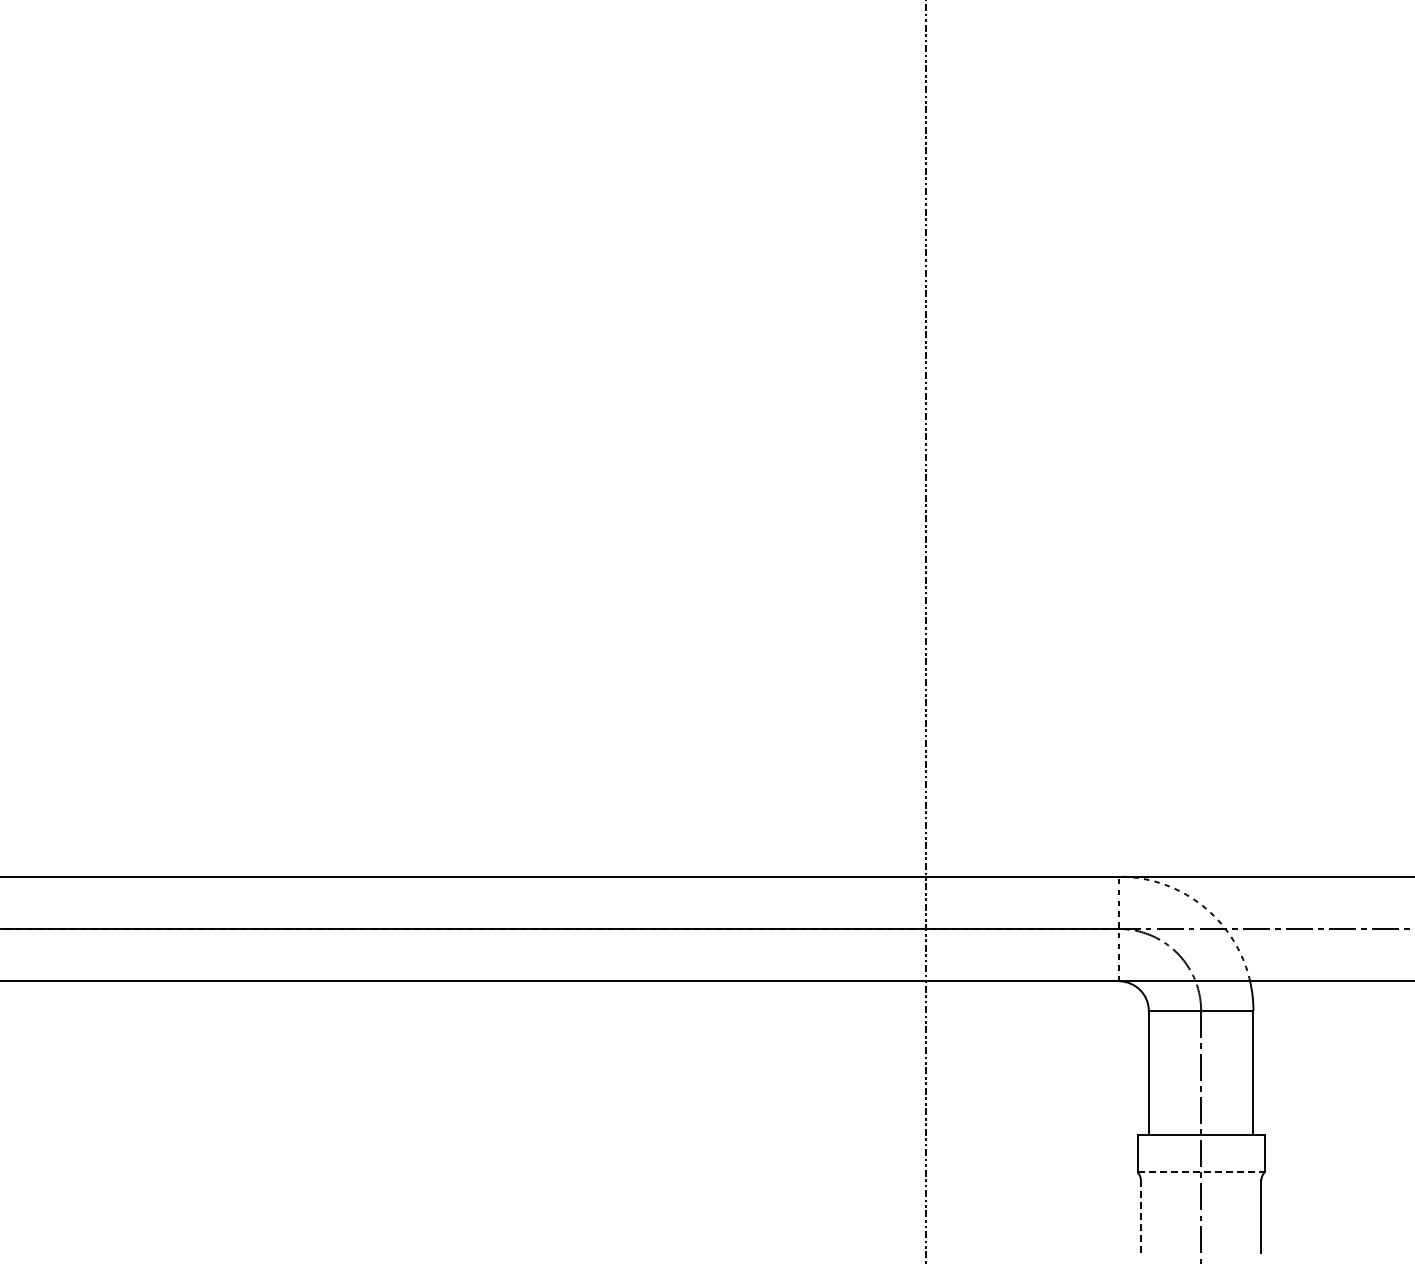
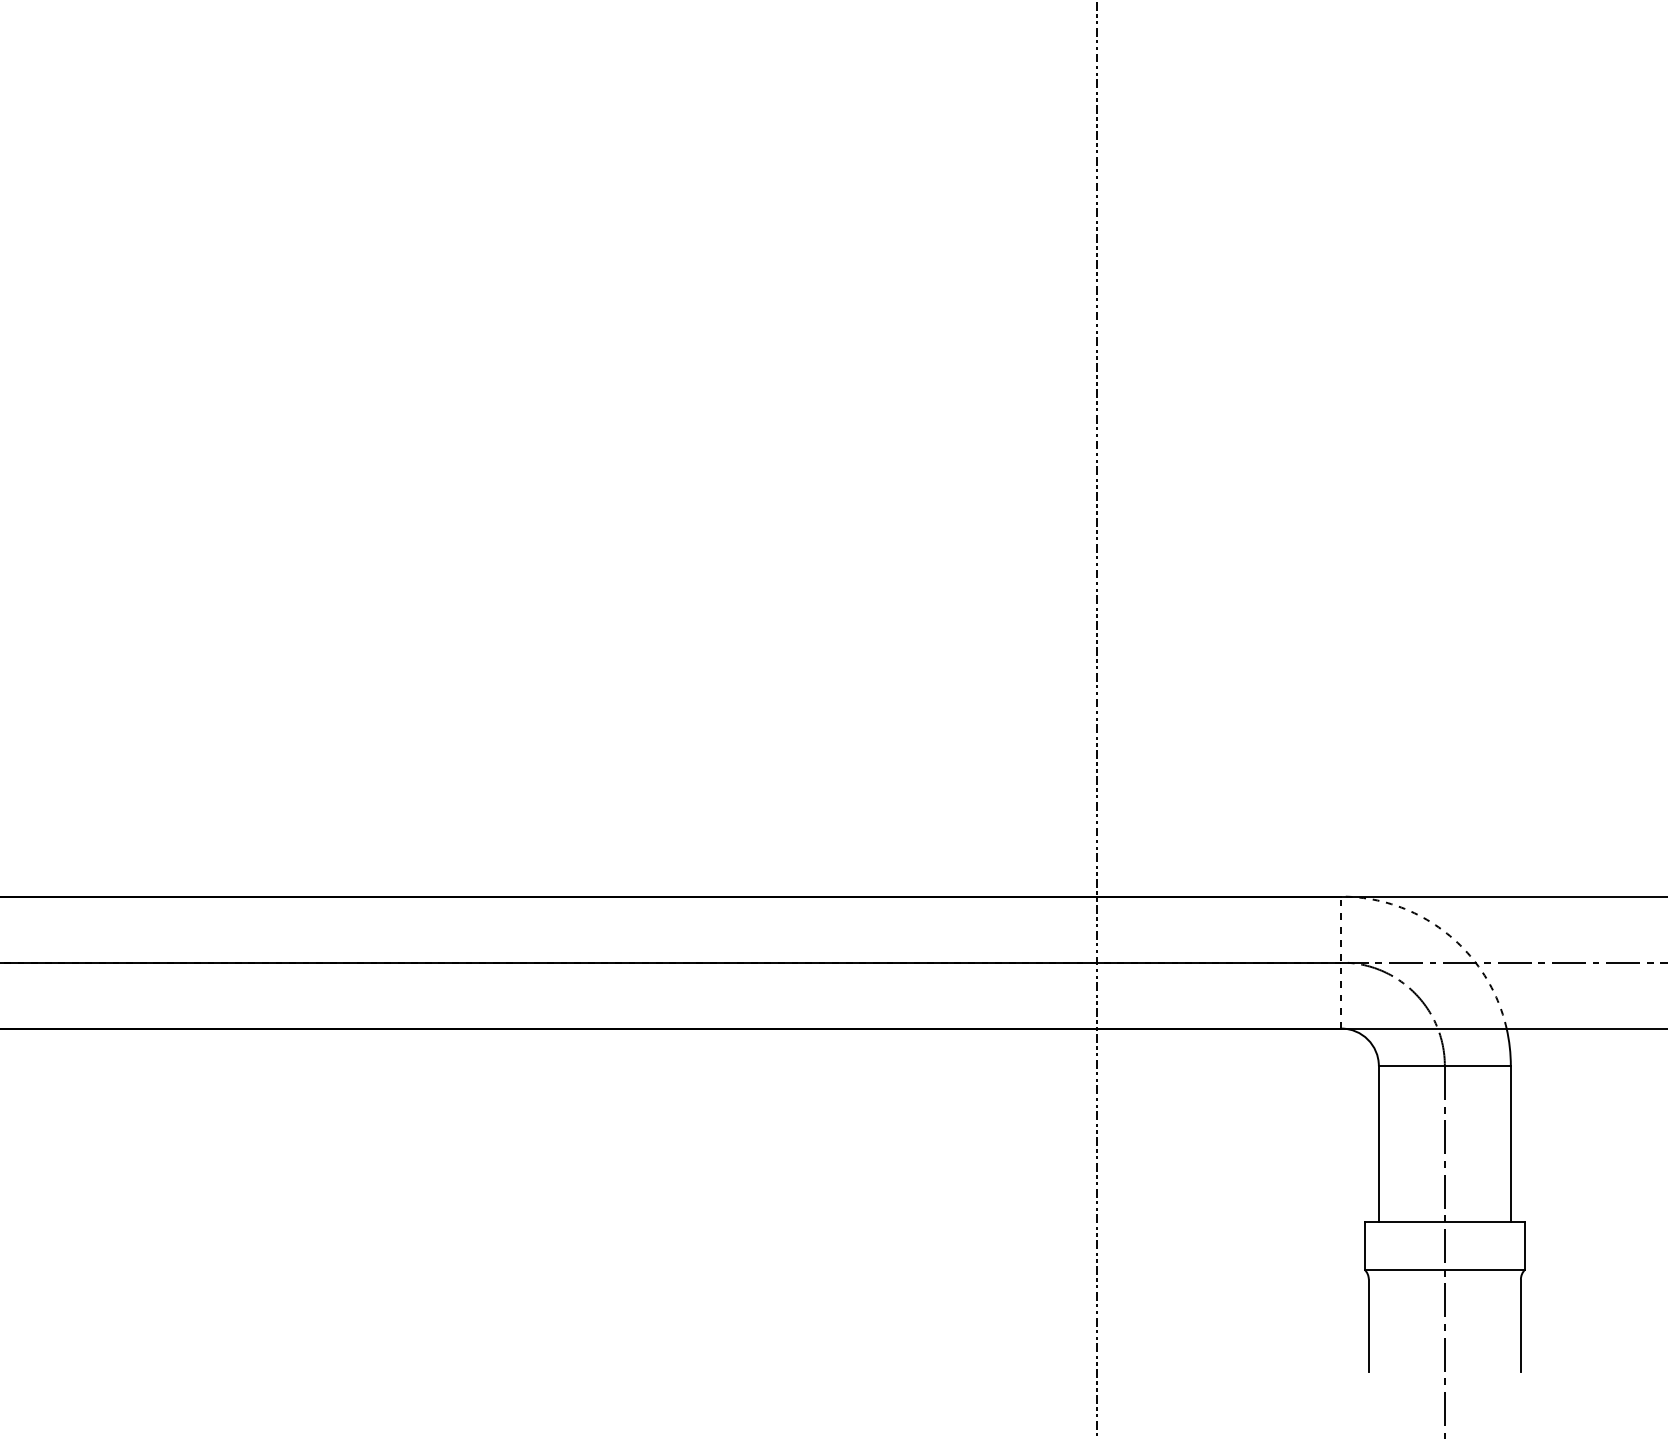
line: (1201, 1172) -> (1445, 1269), dashed -> solid
line: (1140, 1216) -> (1368, 1325), dashed -> solid

